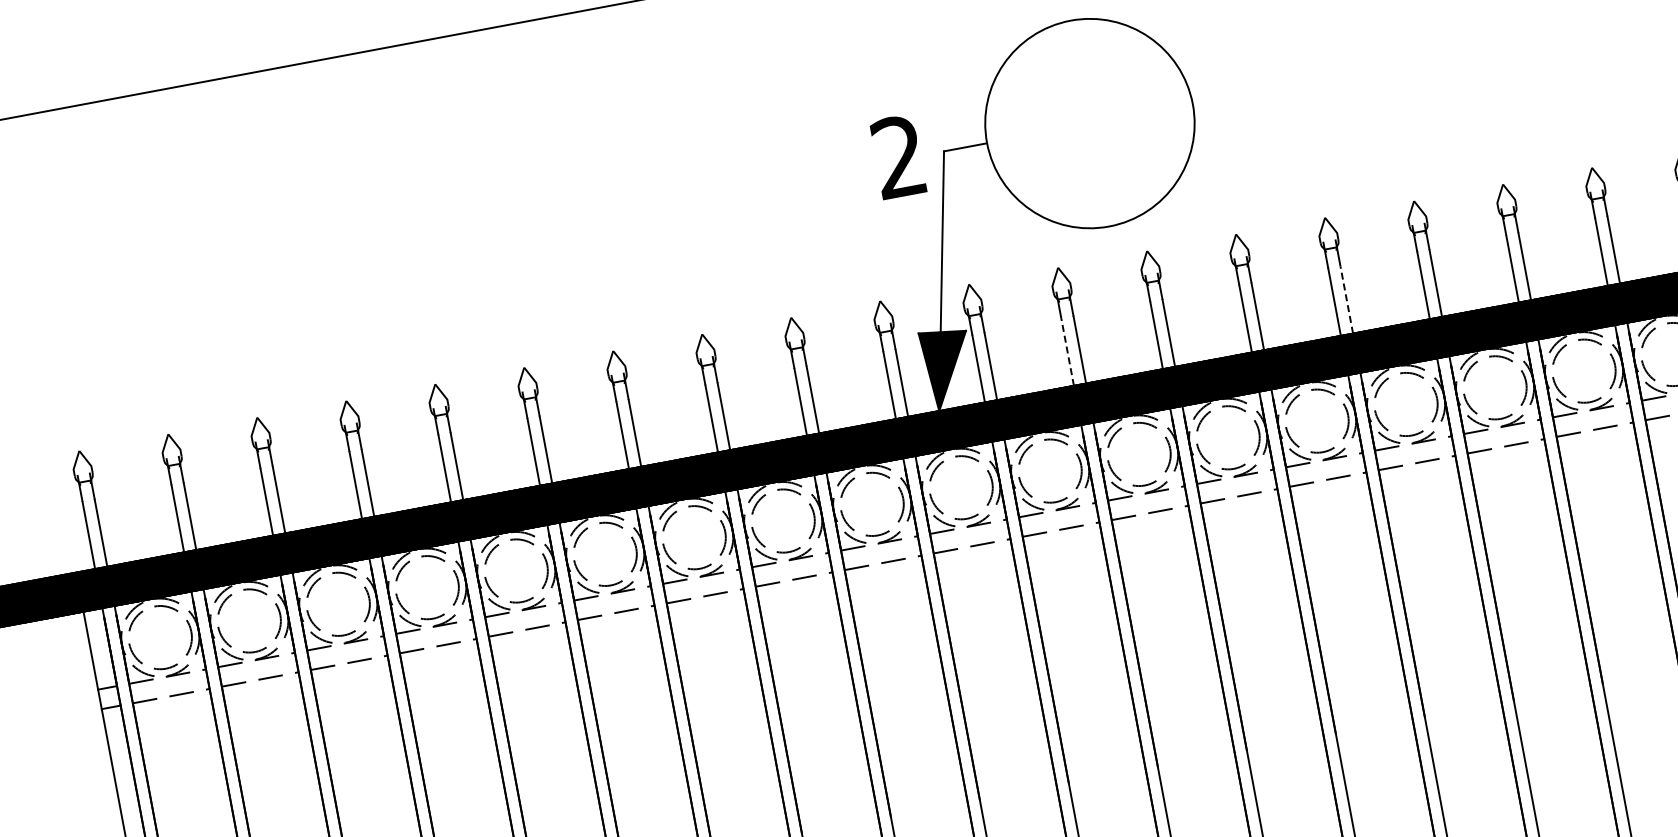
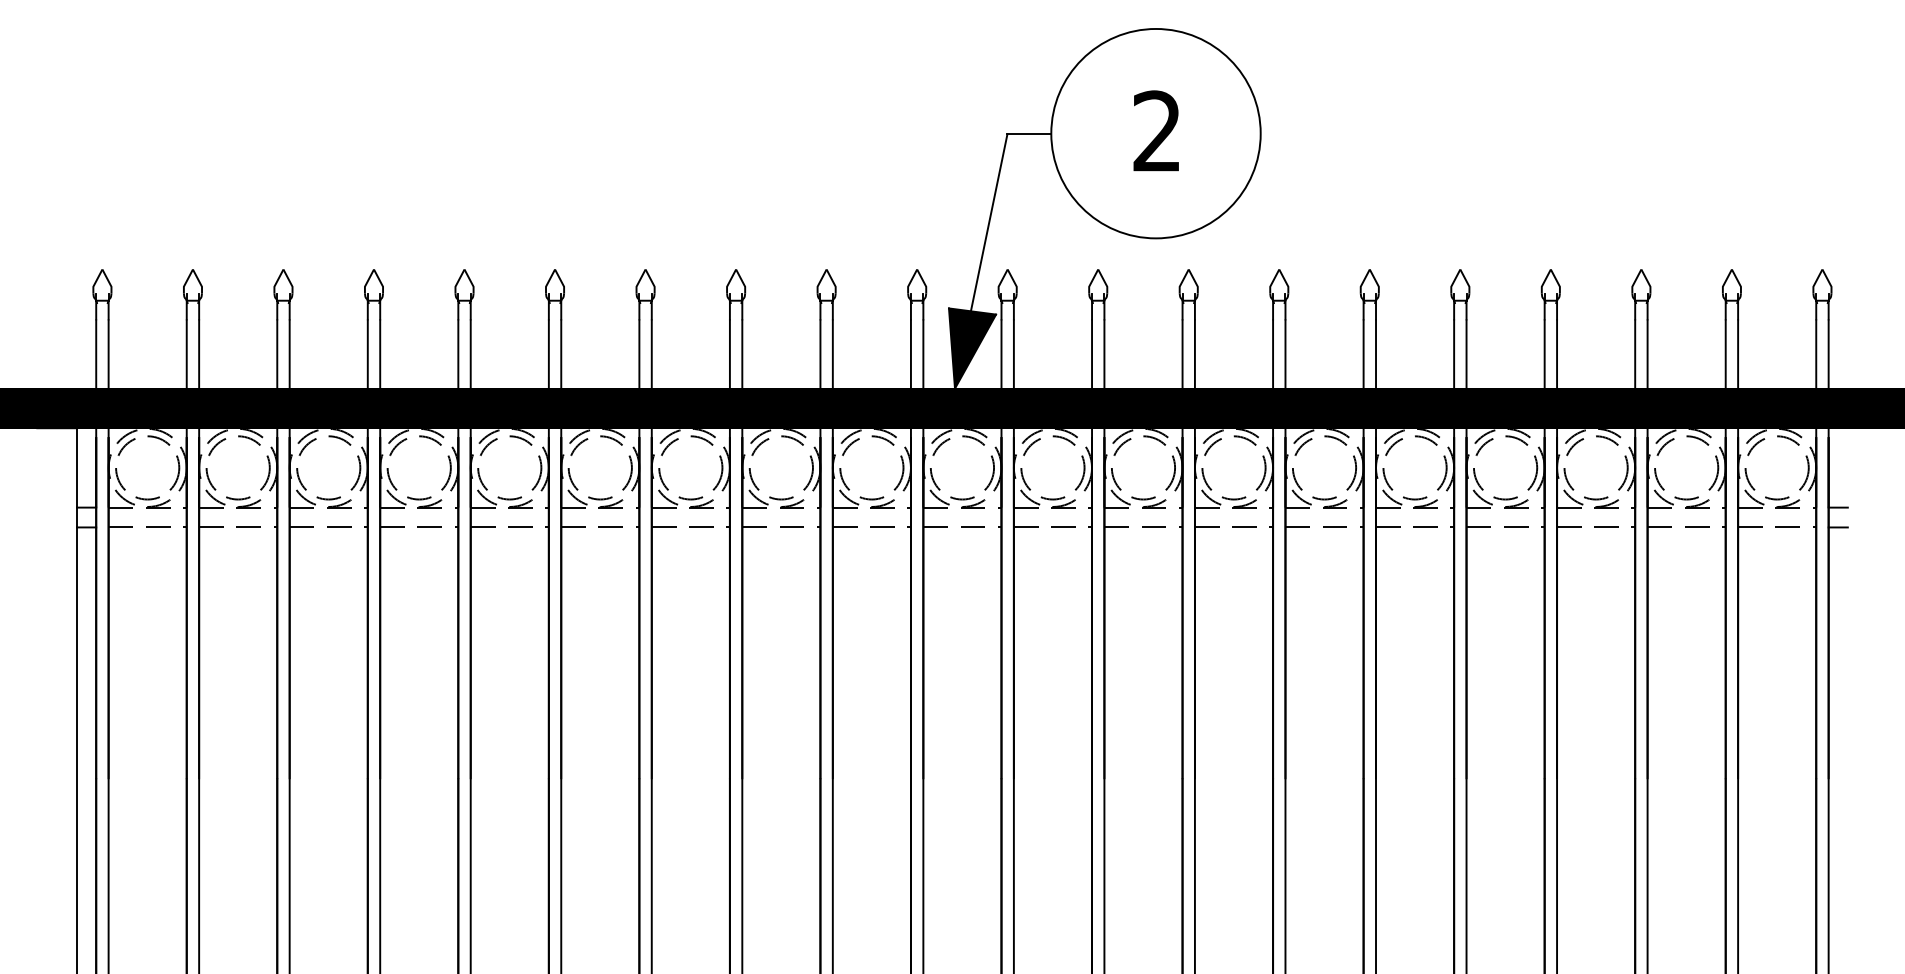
text: (897, 156) -> (1155, 130), moved
line: (1347, 299) -> (1376, 353), dashed -> solid
line: (1067, 351) -> (1092, 353), dashed -> solid

